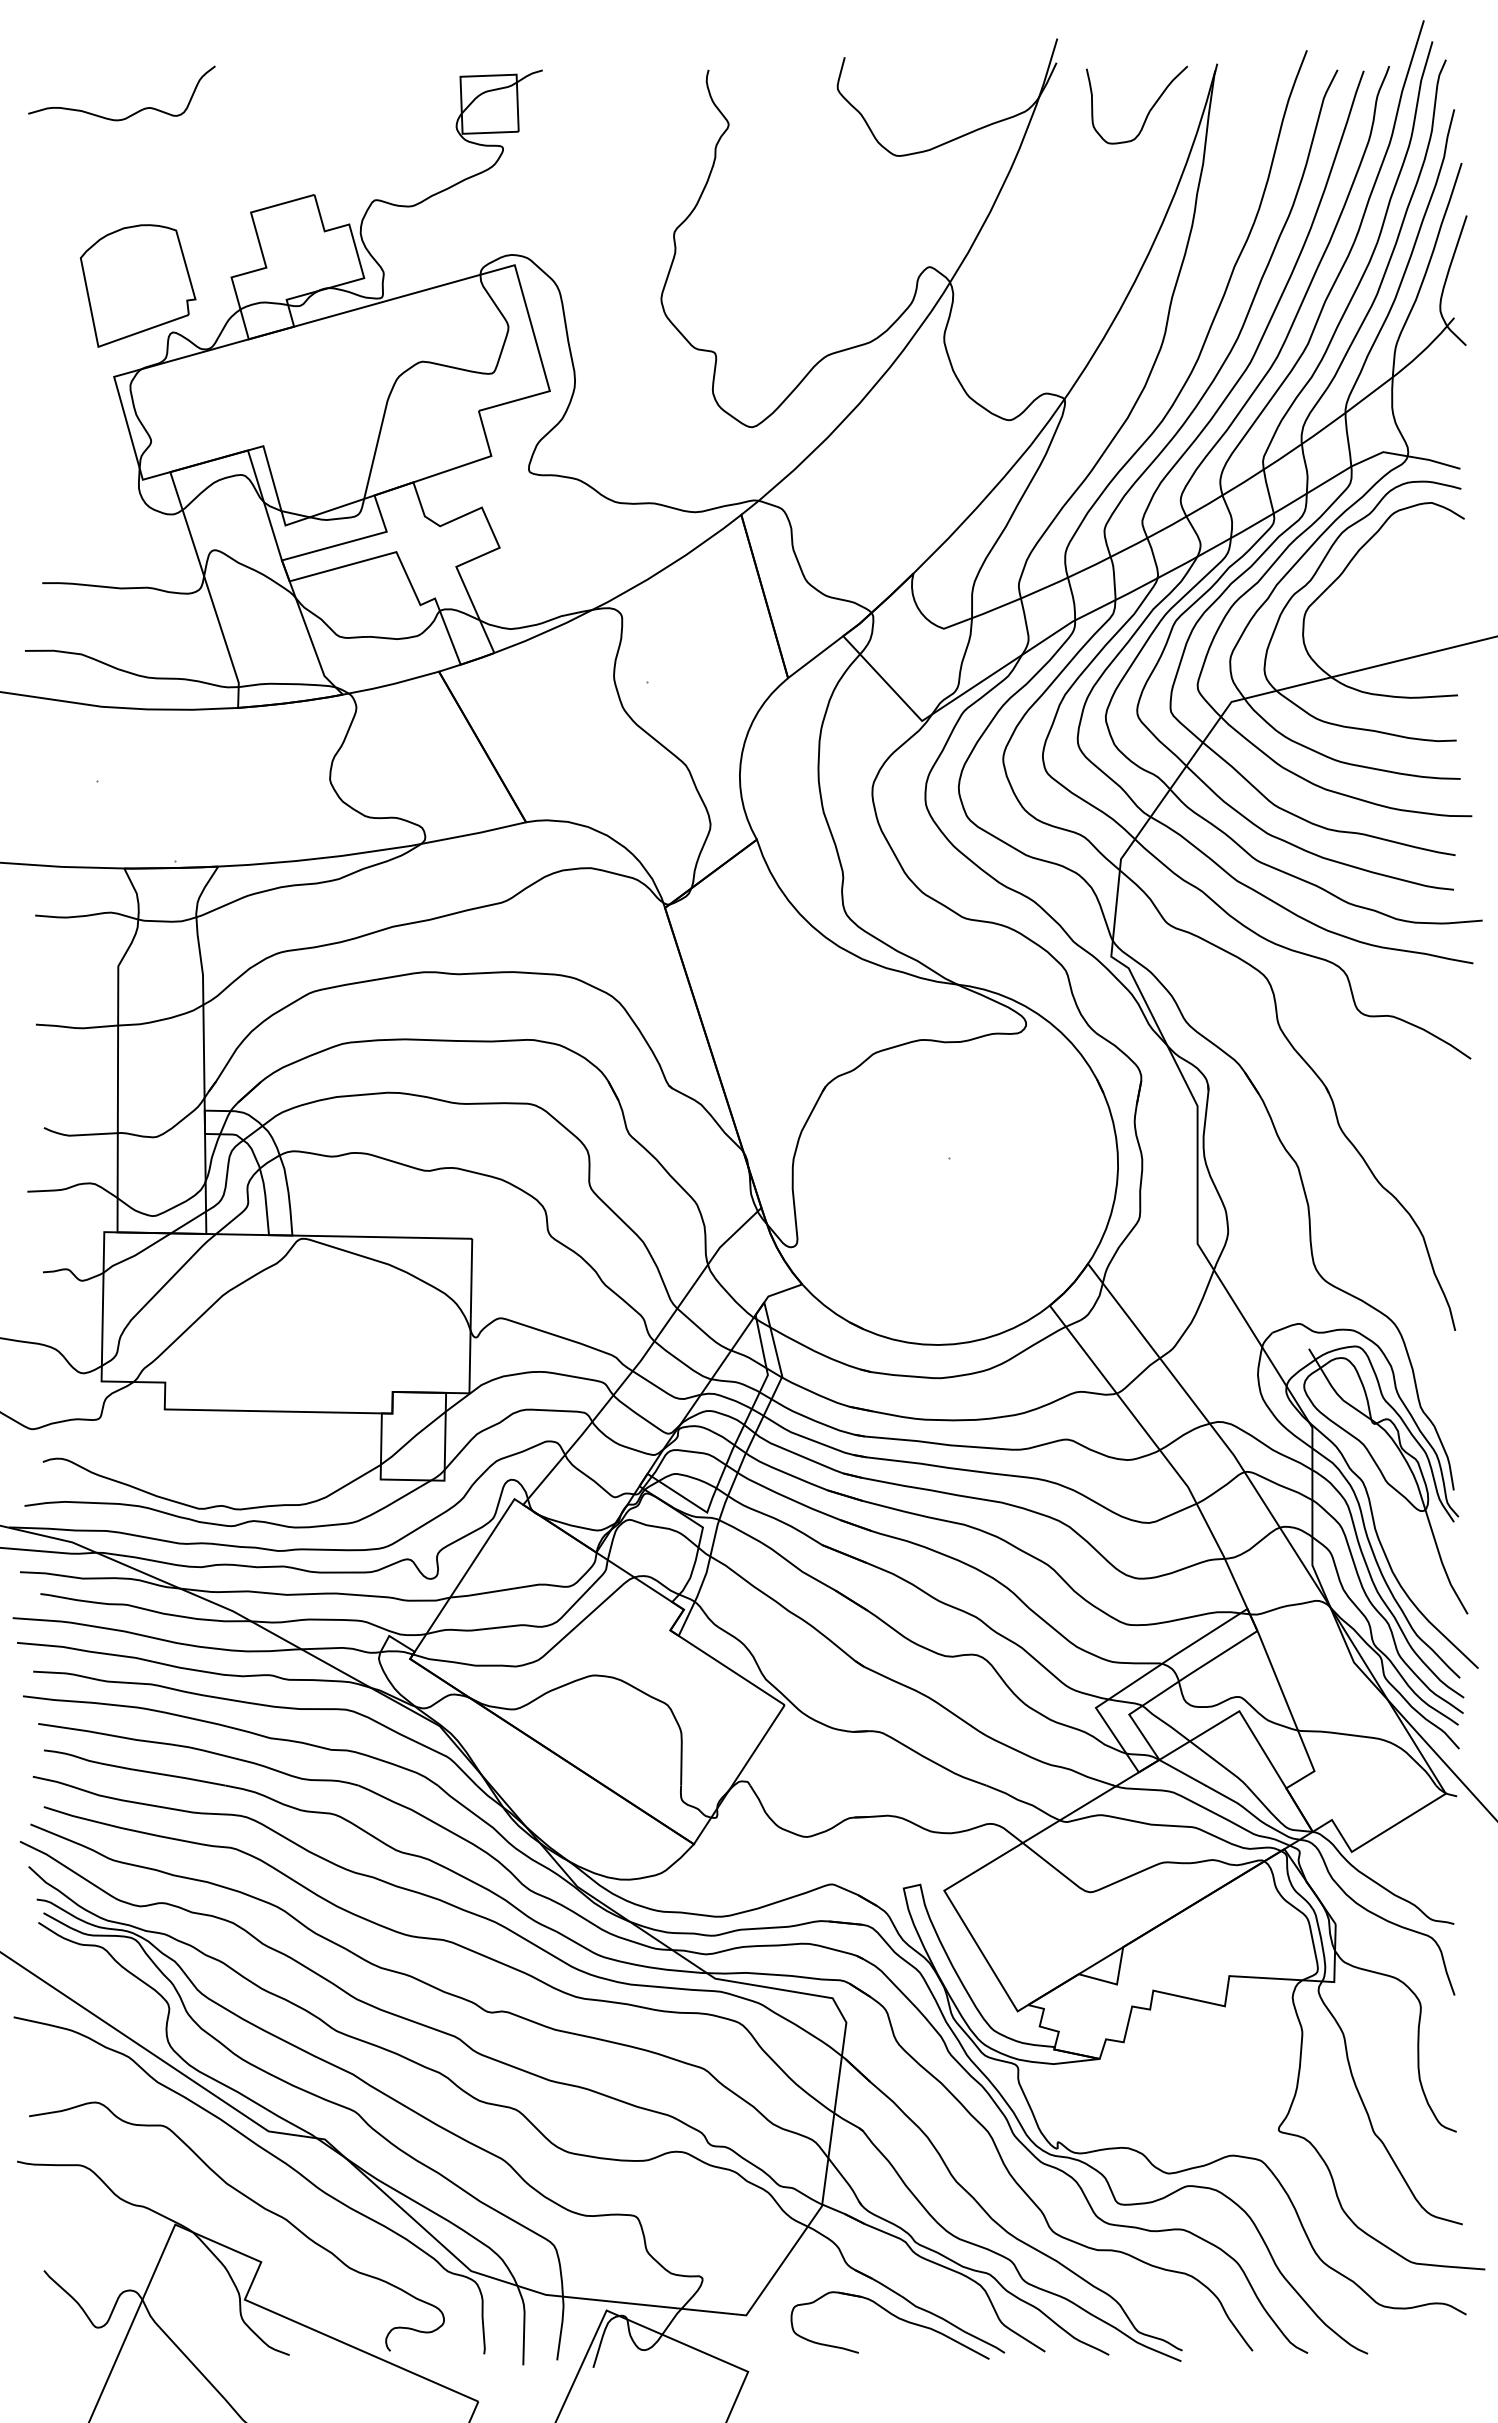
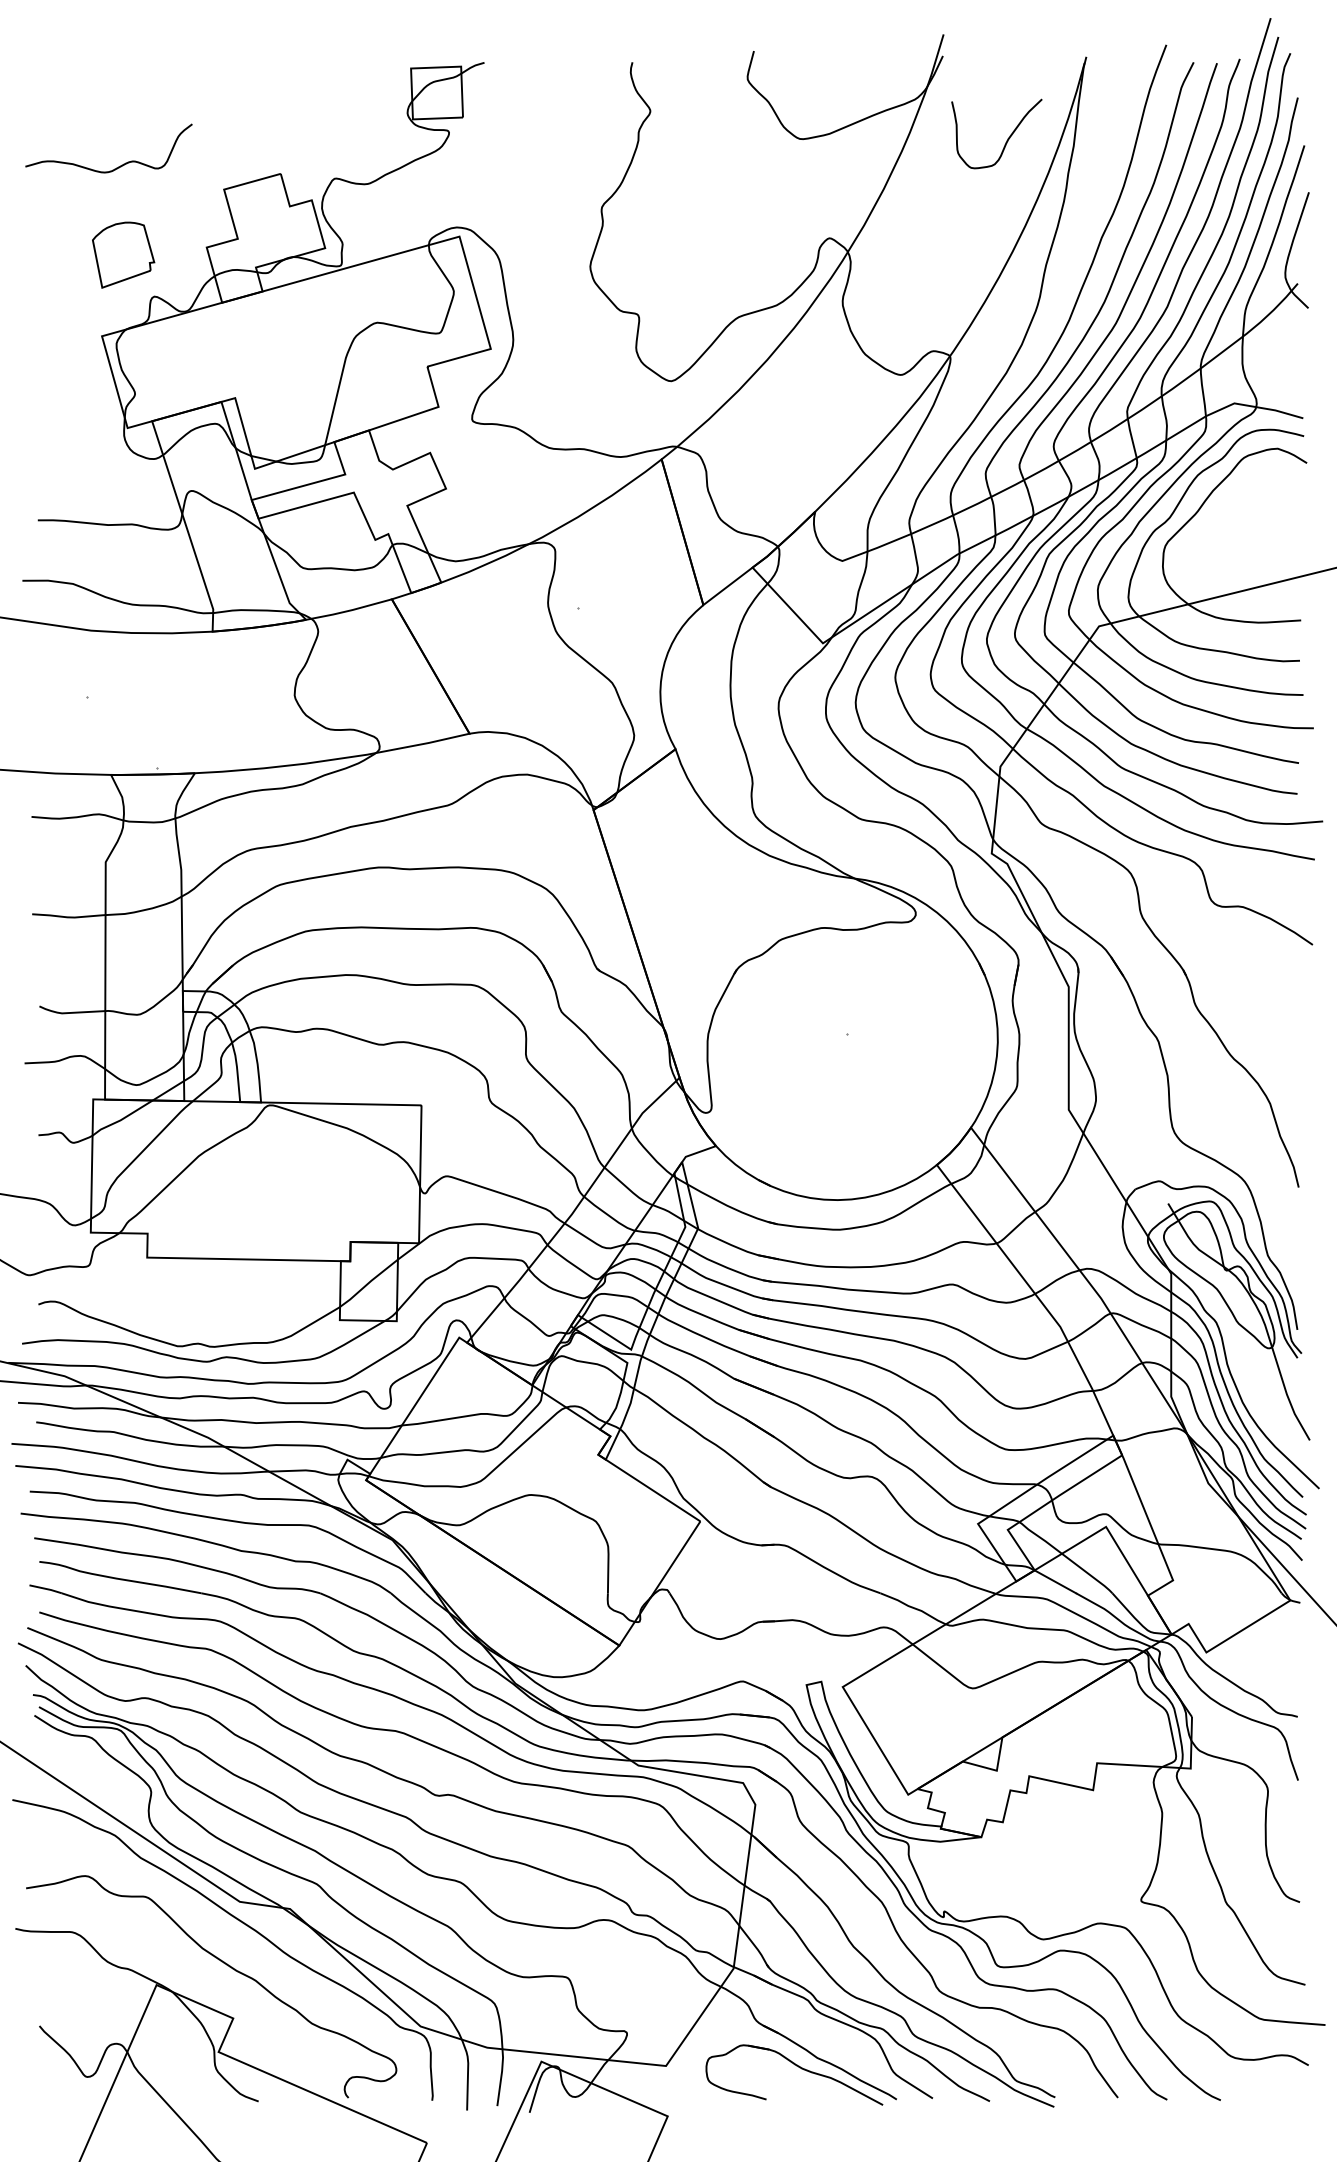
curve: (1148, 111) -> (1007, 139), moved
curve: (132, 113) -> (118, 166), moved
part: (138, 285) -> (123, 254), size x0.6

